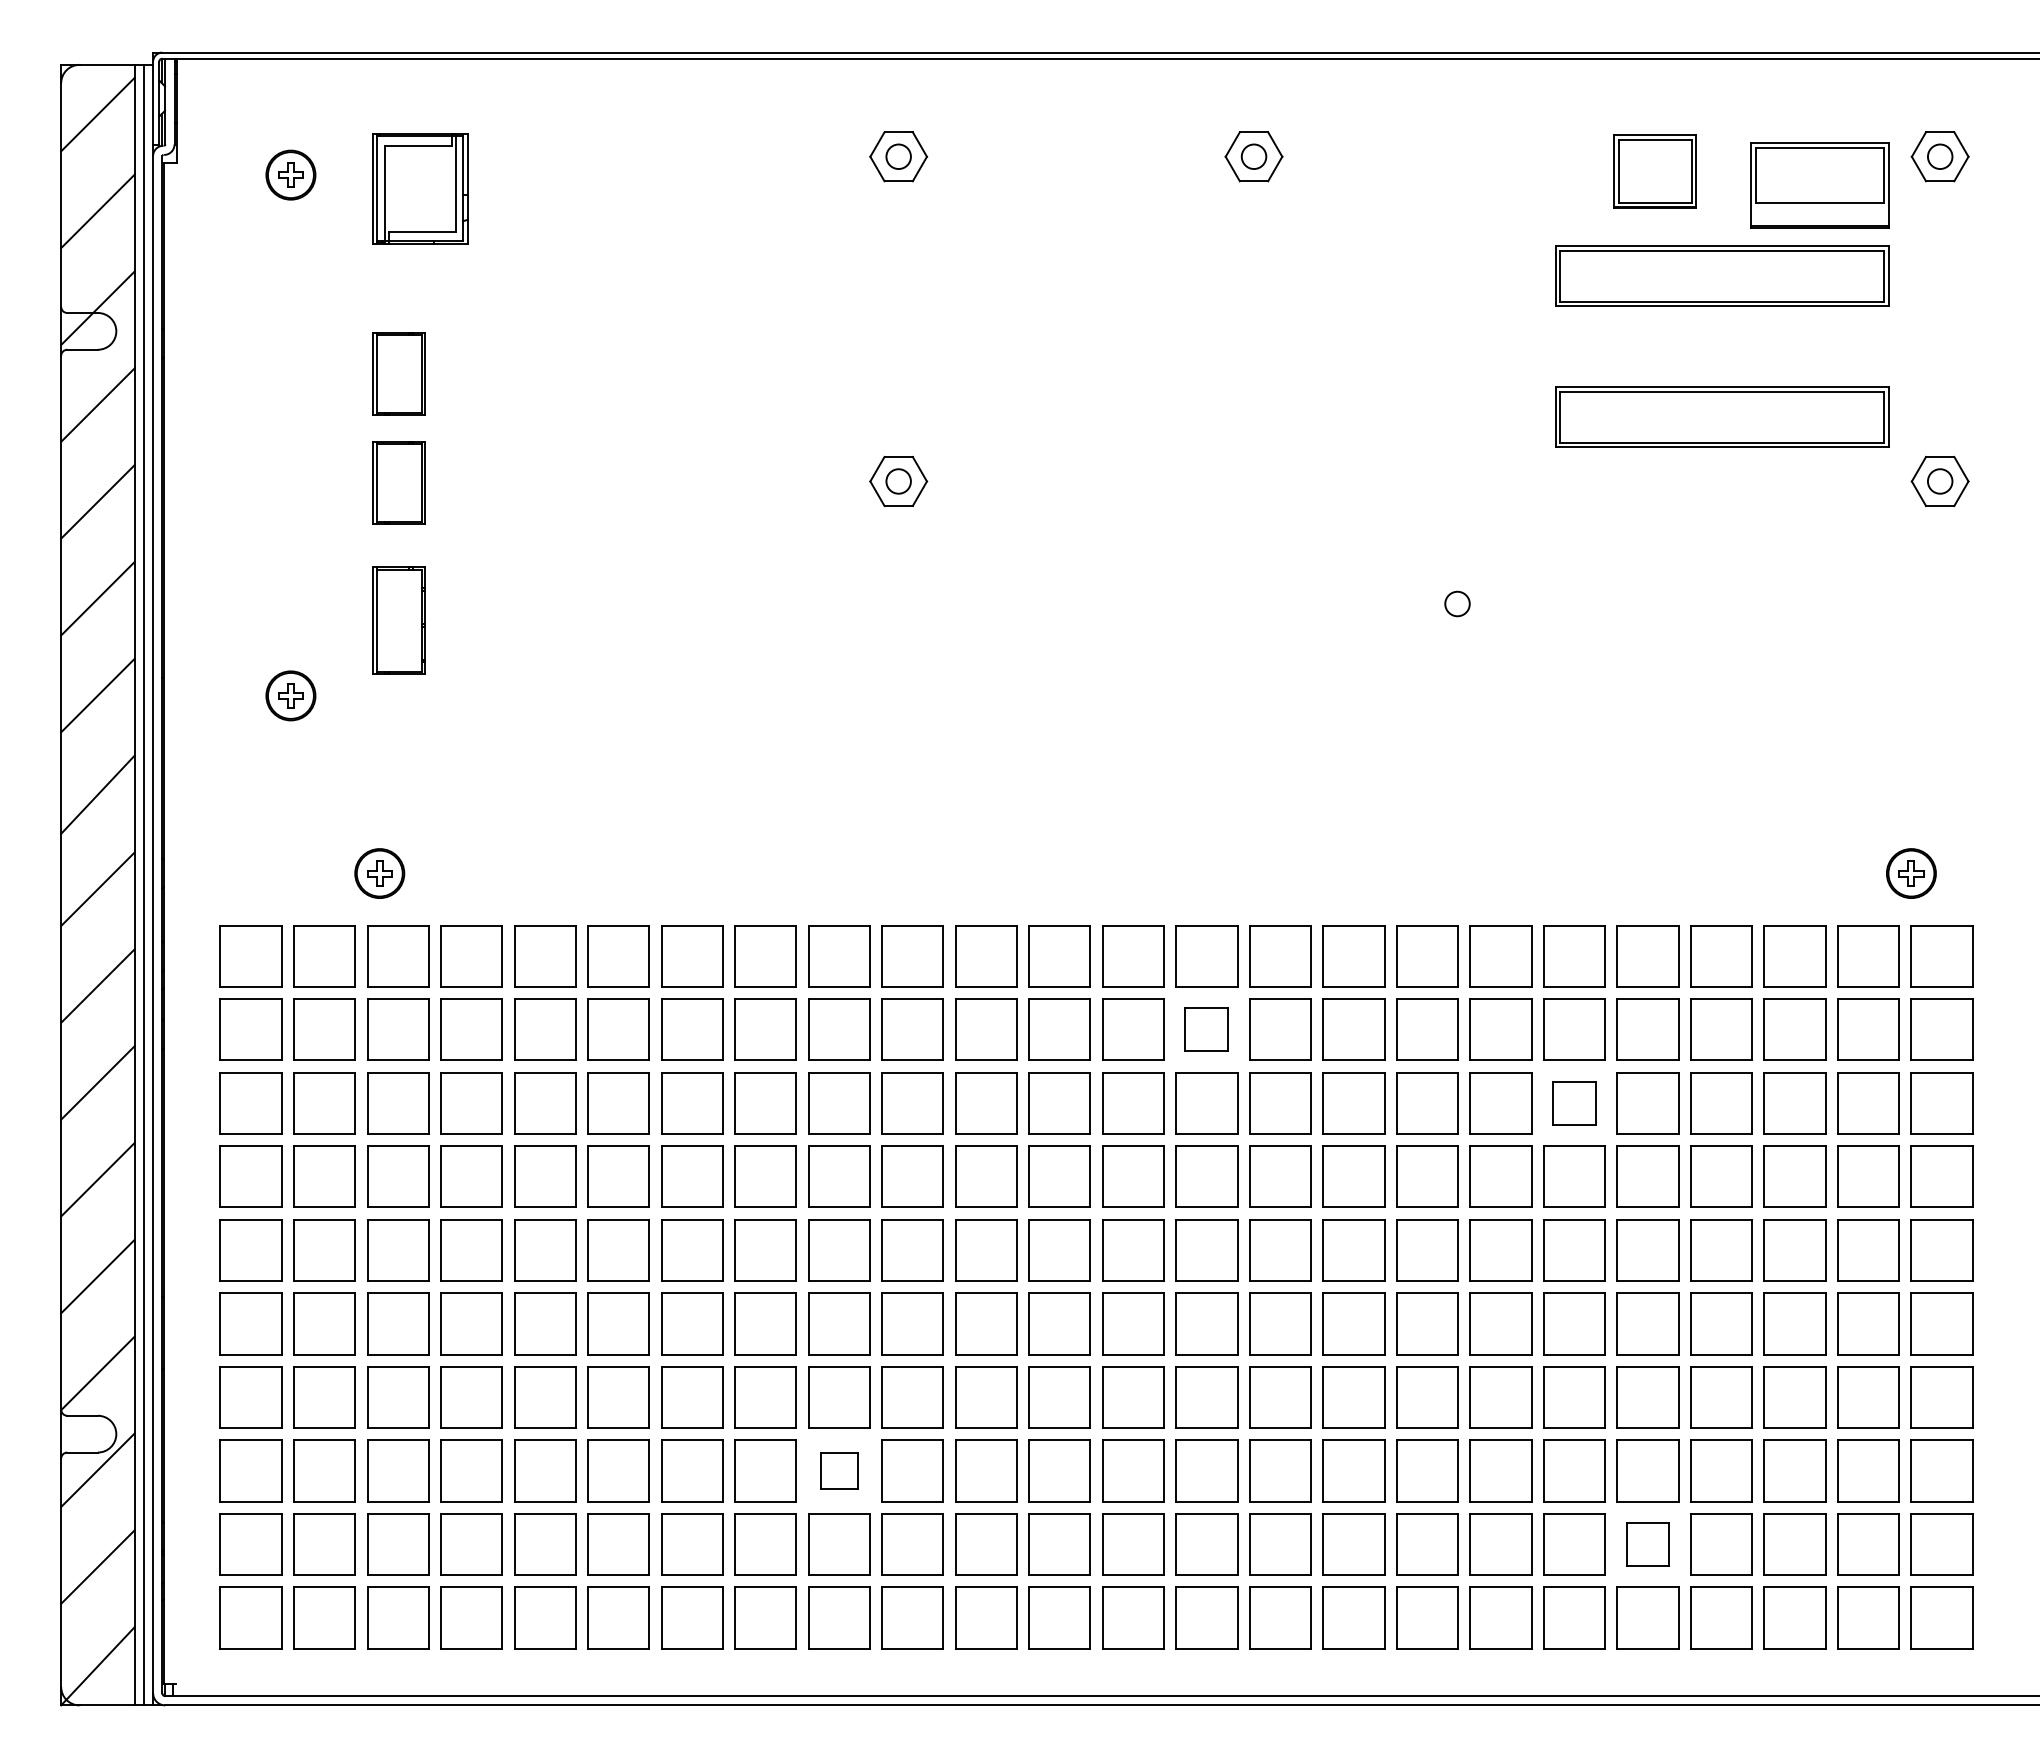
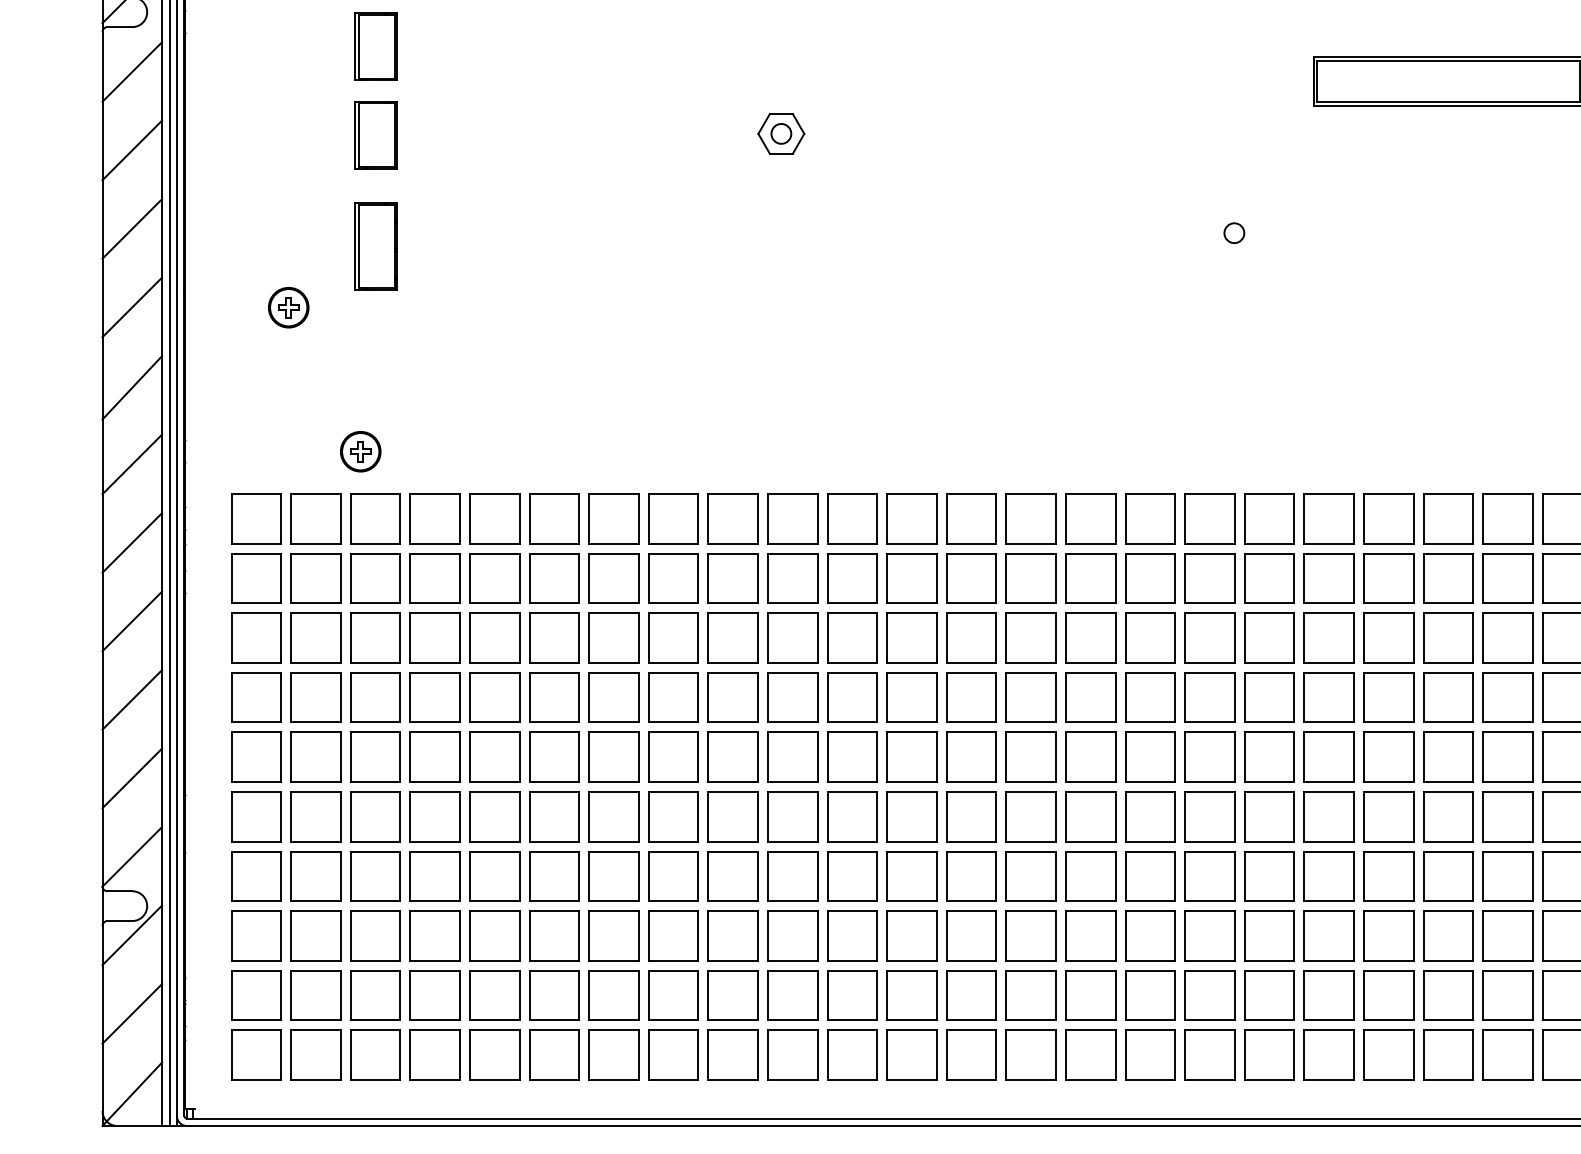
part: (1206, 1029) -> (1030, 578), size x1.43
part: (1574, 1103) -> (1329, 638), size x1.43
part: (839, 1470) -> (733, 935), size x1.67
part: (1647, 1544) -> (1388, 995), size x1.43

